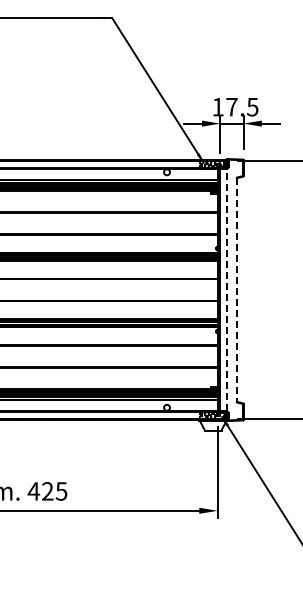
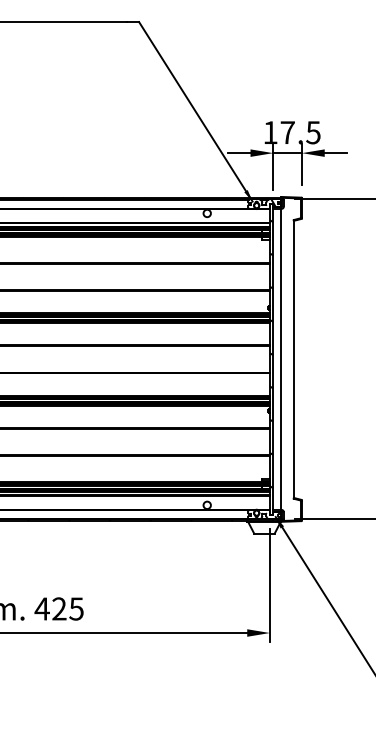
line: (226, 289) -> (280, 358), dashed -> solid
line: (236, 290) -> (293, 359), dashed -> solid

